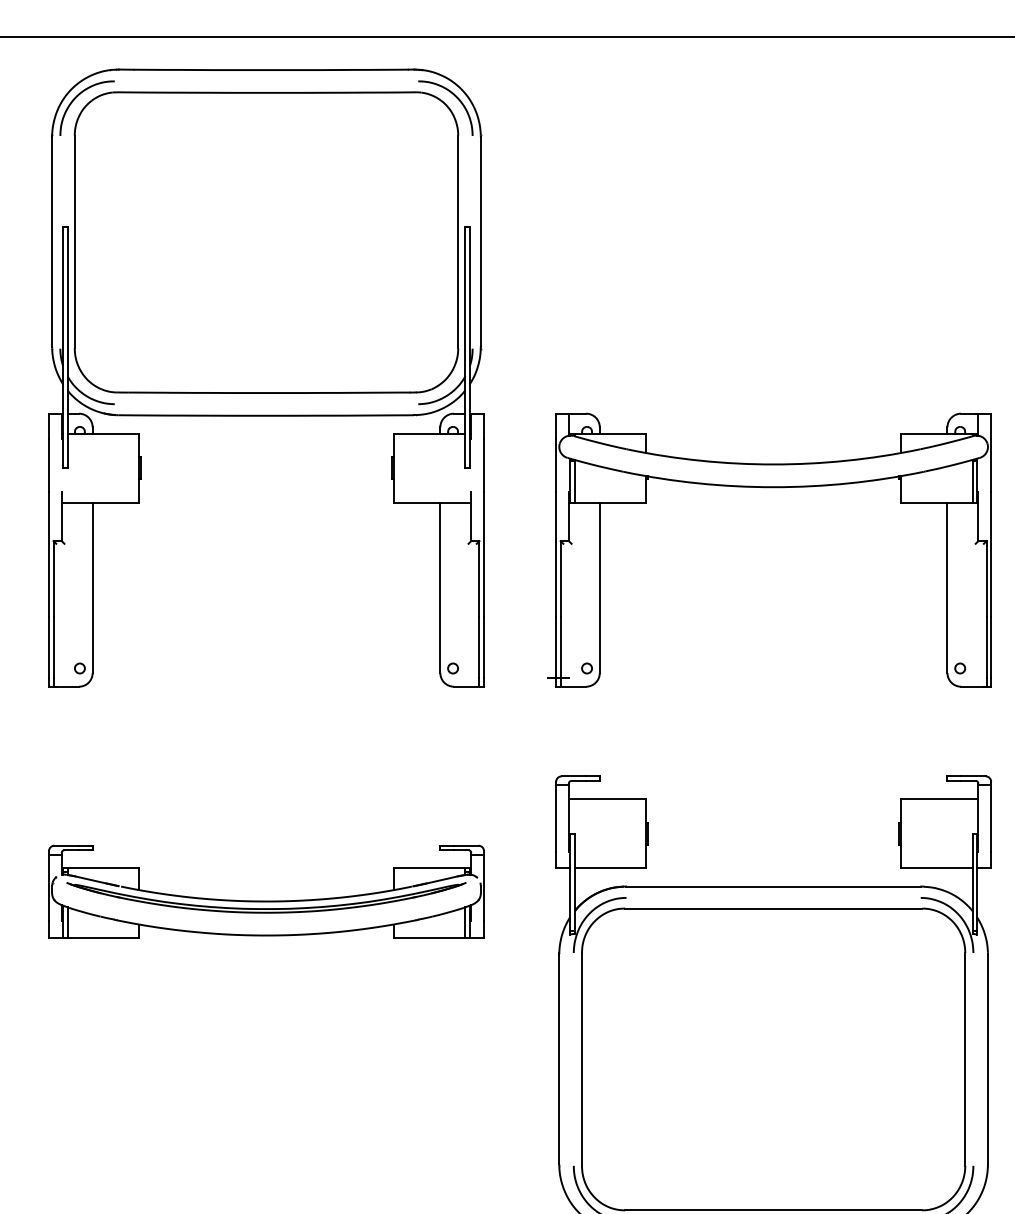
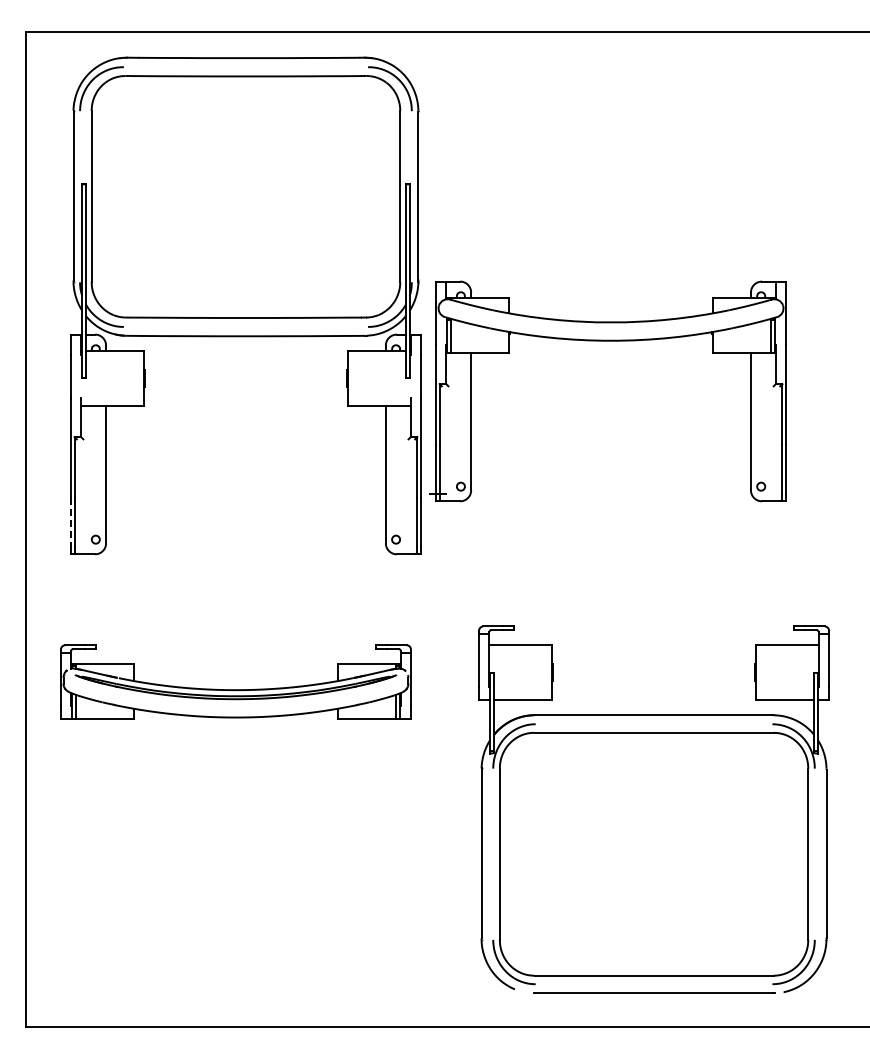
part: (769, 488) -> (607, 341), moved
line: (48, 648) -> (70, 523), solid -> dashed
part: (265, 900) -> (235, 689), moved

